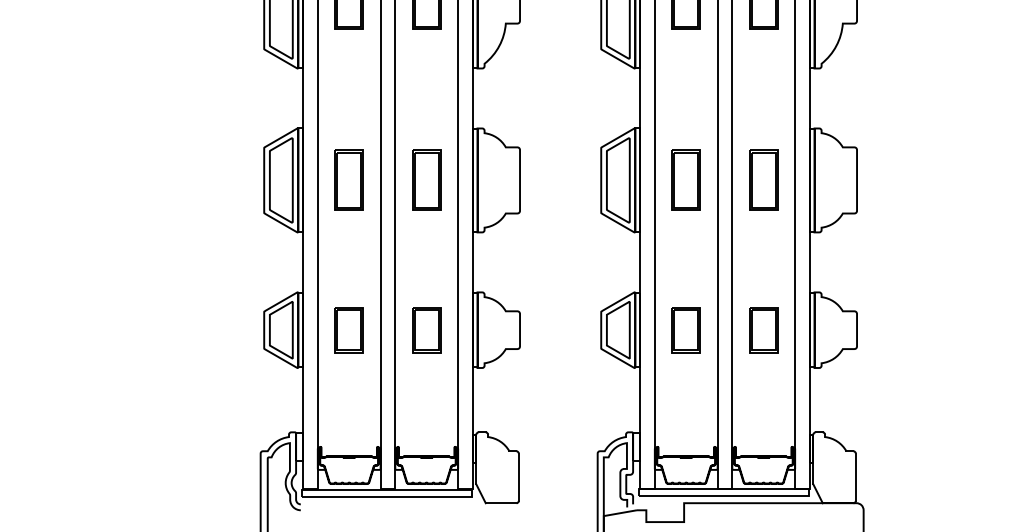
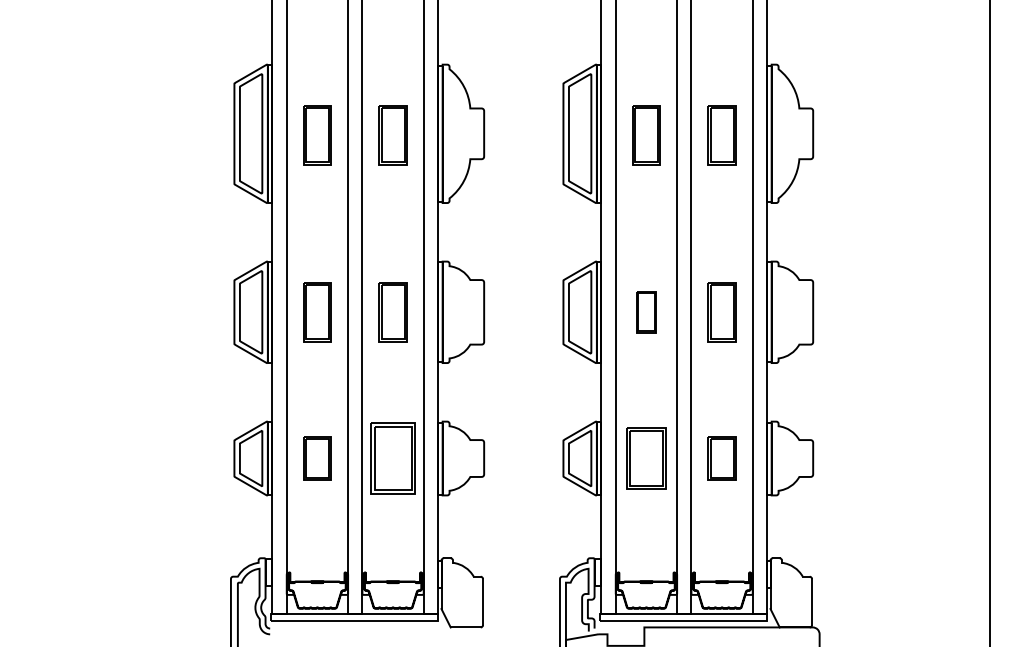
part: (686, 180) -> (646, 312), size x0.7
part: (426, 330) -> (392, 458), size x1.6
part: (686, 330) -> (646, 458), size x1.4

